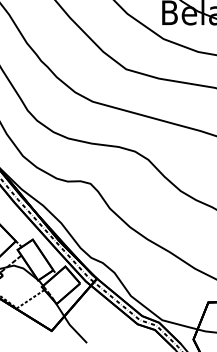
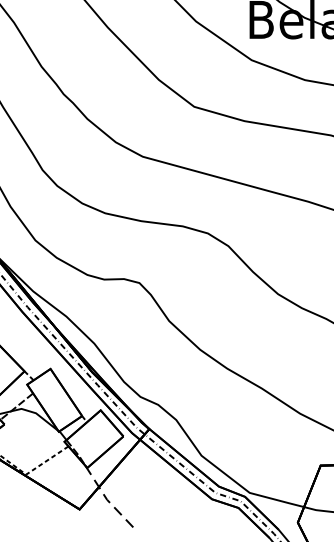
line: (69, 324) -> (106, 499), solid -> dashed

